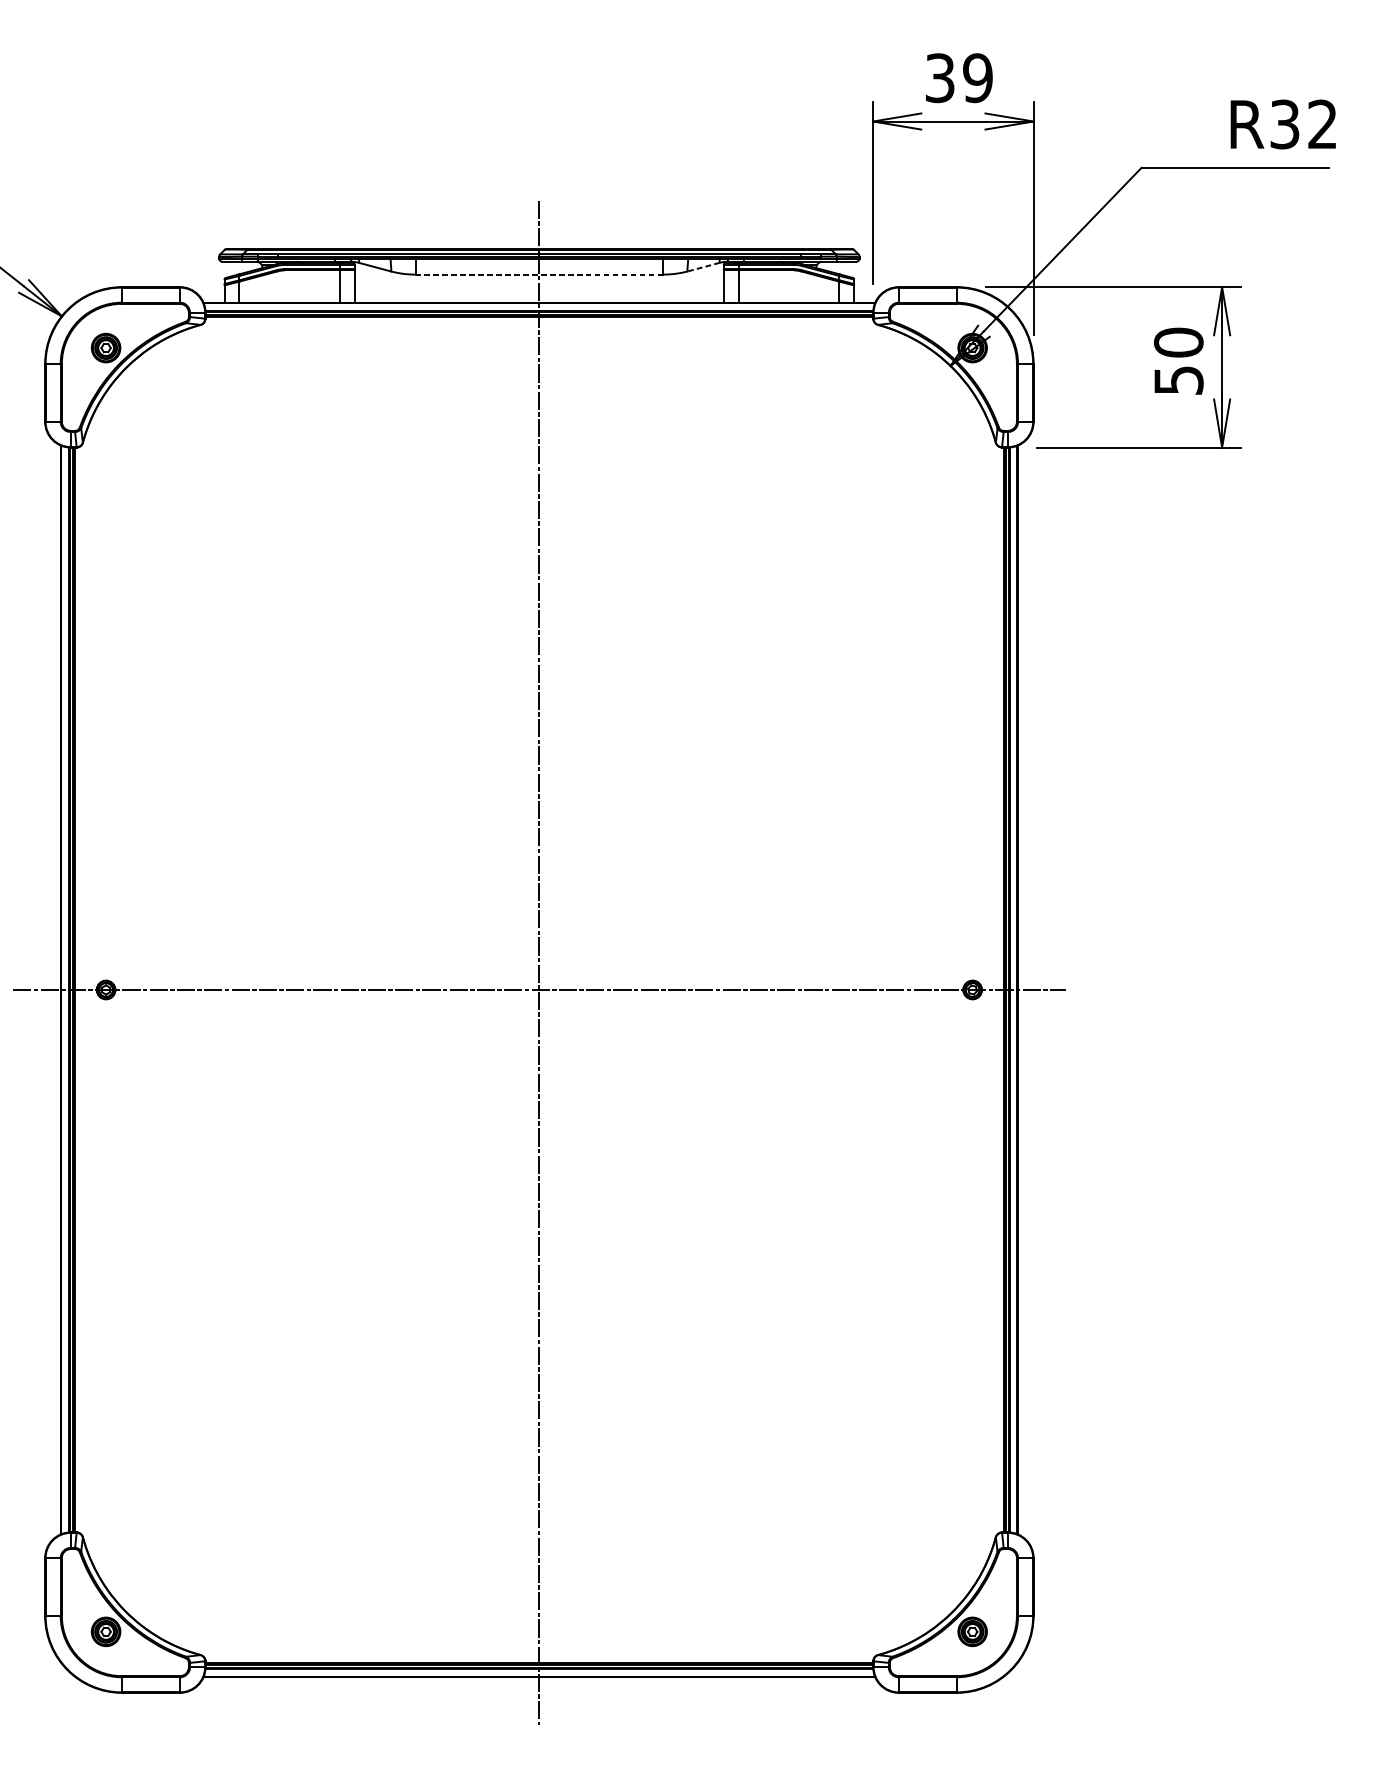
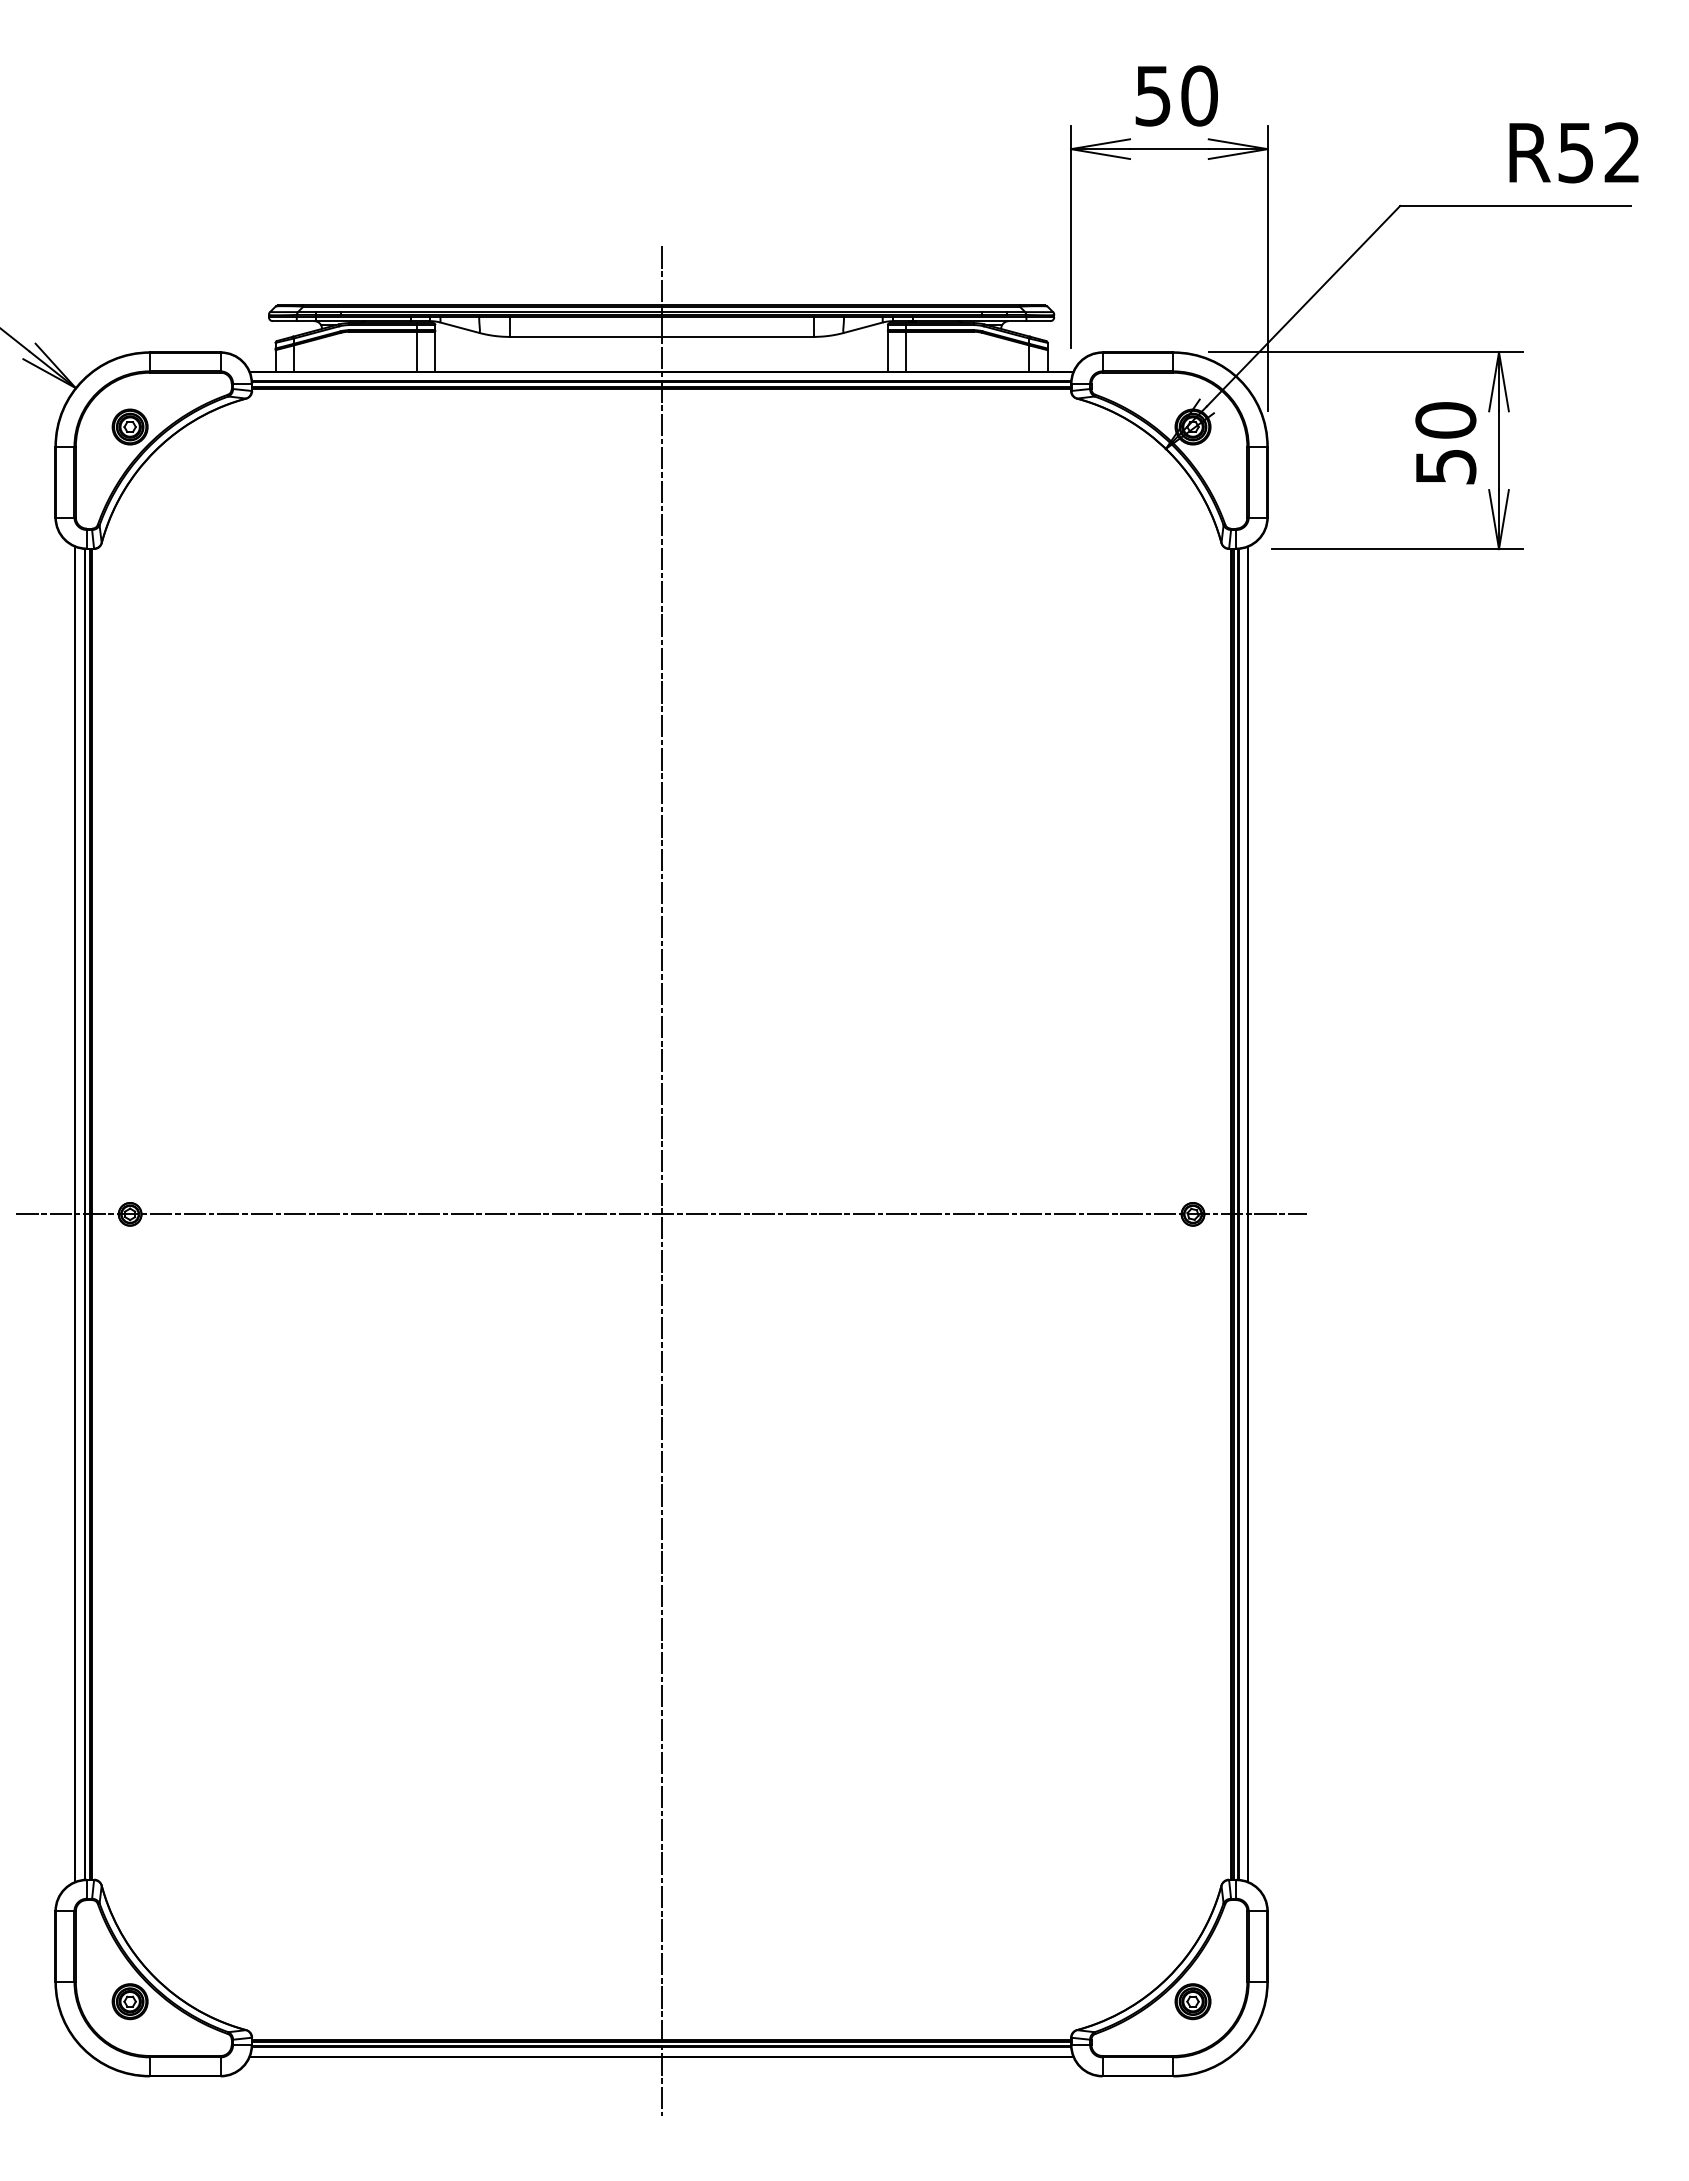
text: (959, 77) -> (1176, 95), 39 -> 50
text: (1285, 124) -> (1576, 152), R32 -> R52
line: (703, 266) -> (862, 327), dashed -> solid
line: (539, 274) -> (661, 336), dashed -> solid

